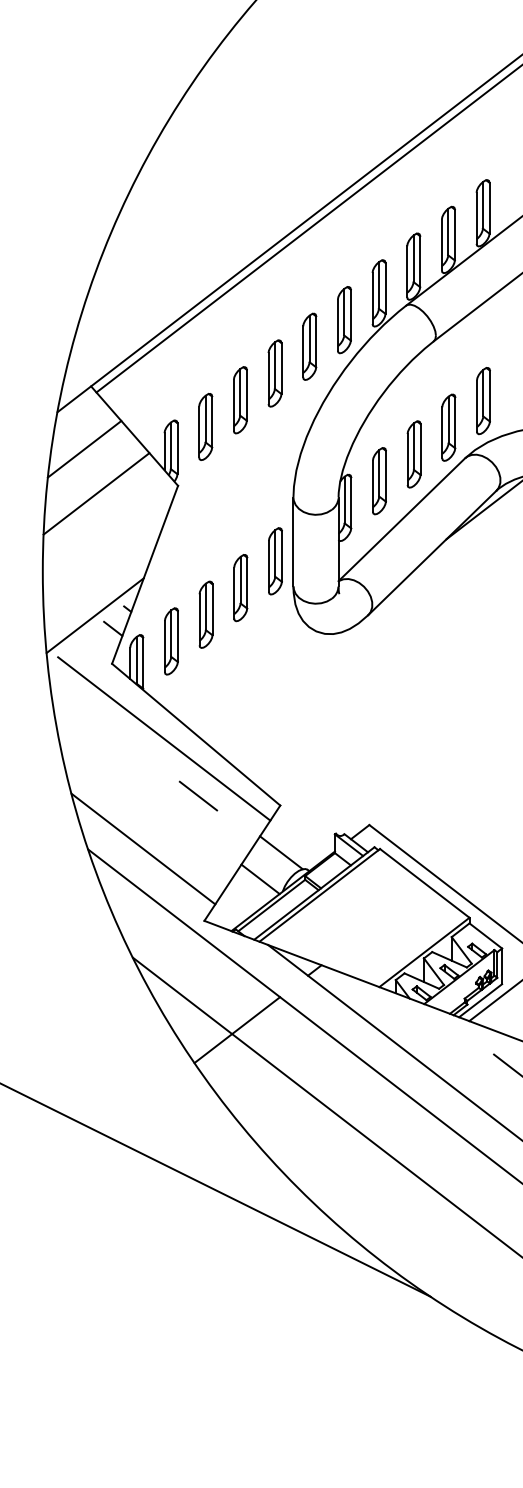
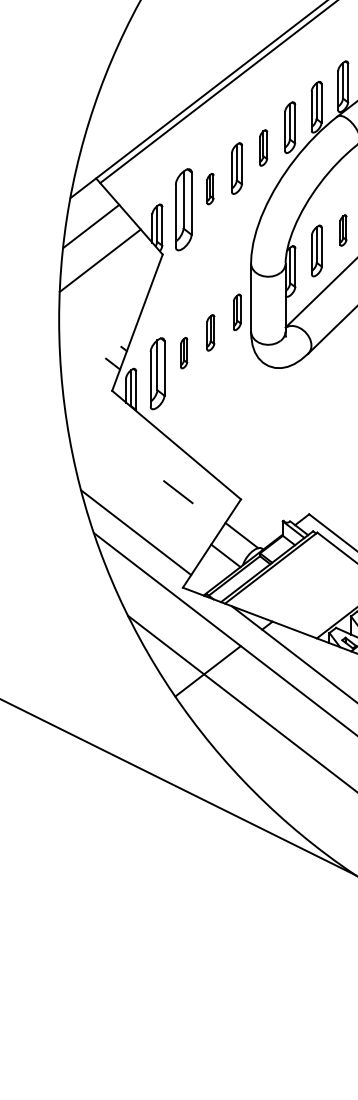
part: (309, 346) -> (263, 147), size x0.7
part: (240, 400) -> (210, 189), size x0.6
part: (205, 426) -> (183, 209), size x1.6
part: (413, 454) -> (342, 230), size x0.6
part: (275, 561) -> (237, 312), size x0.7
part: (240, 588) -> (210, 333), size x0.7
part: (205, 614) -> (183, 353), size x0.6
line: (94, 615) -> (98, 353), removed
part: (171, 641) -> (157, 373), size x1.4
line: (164, 738) -> (152, 448), removed

